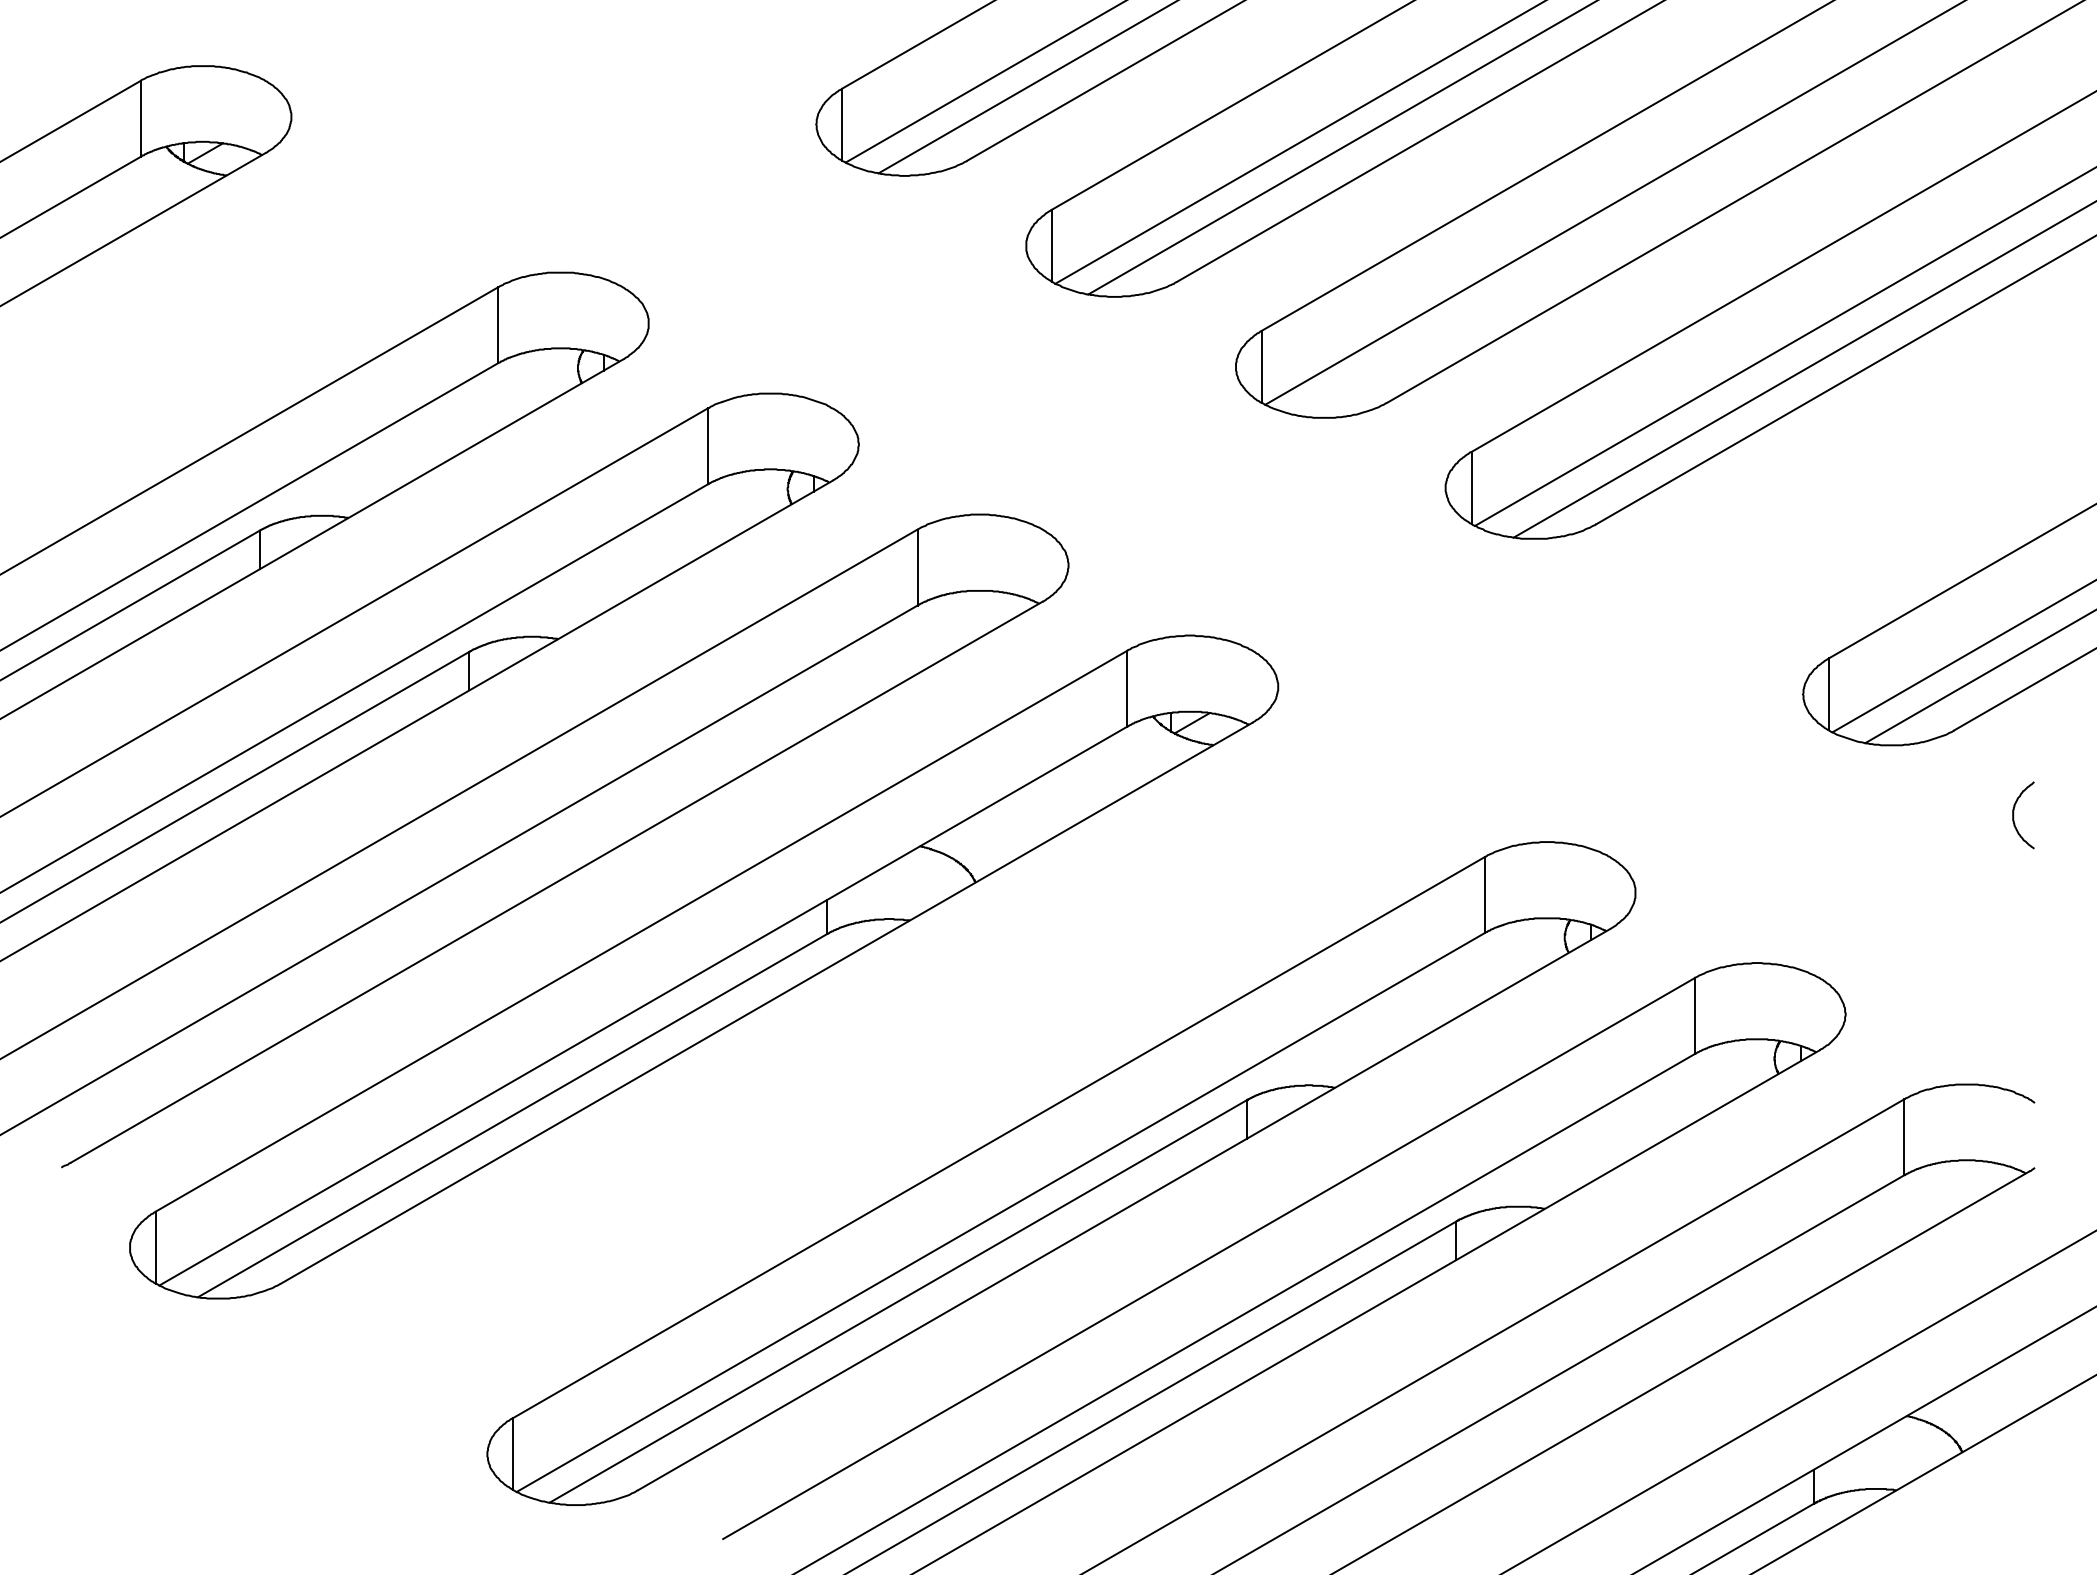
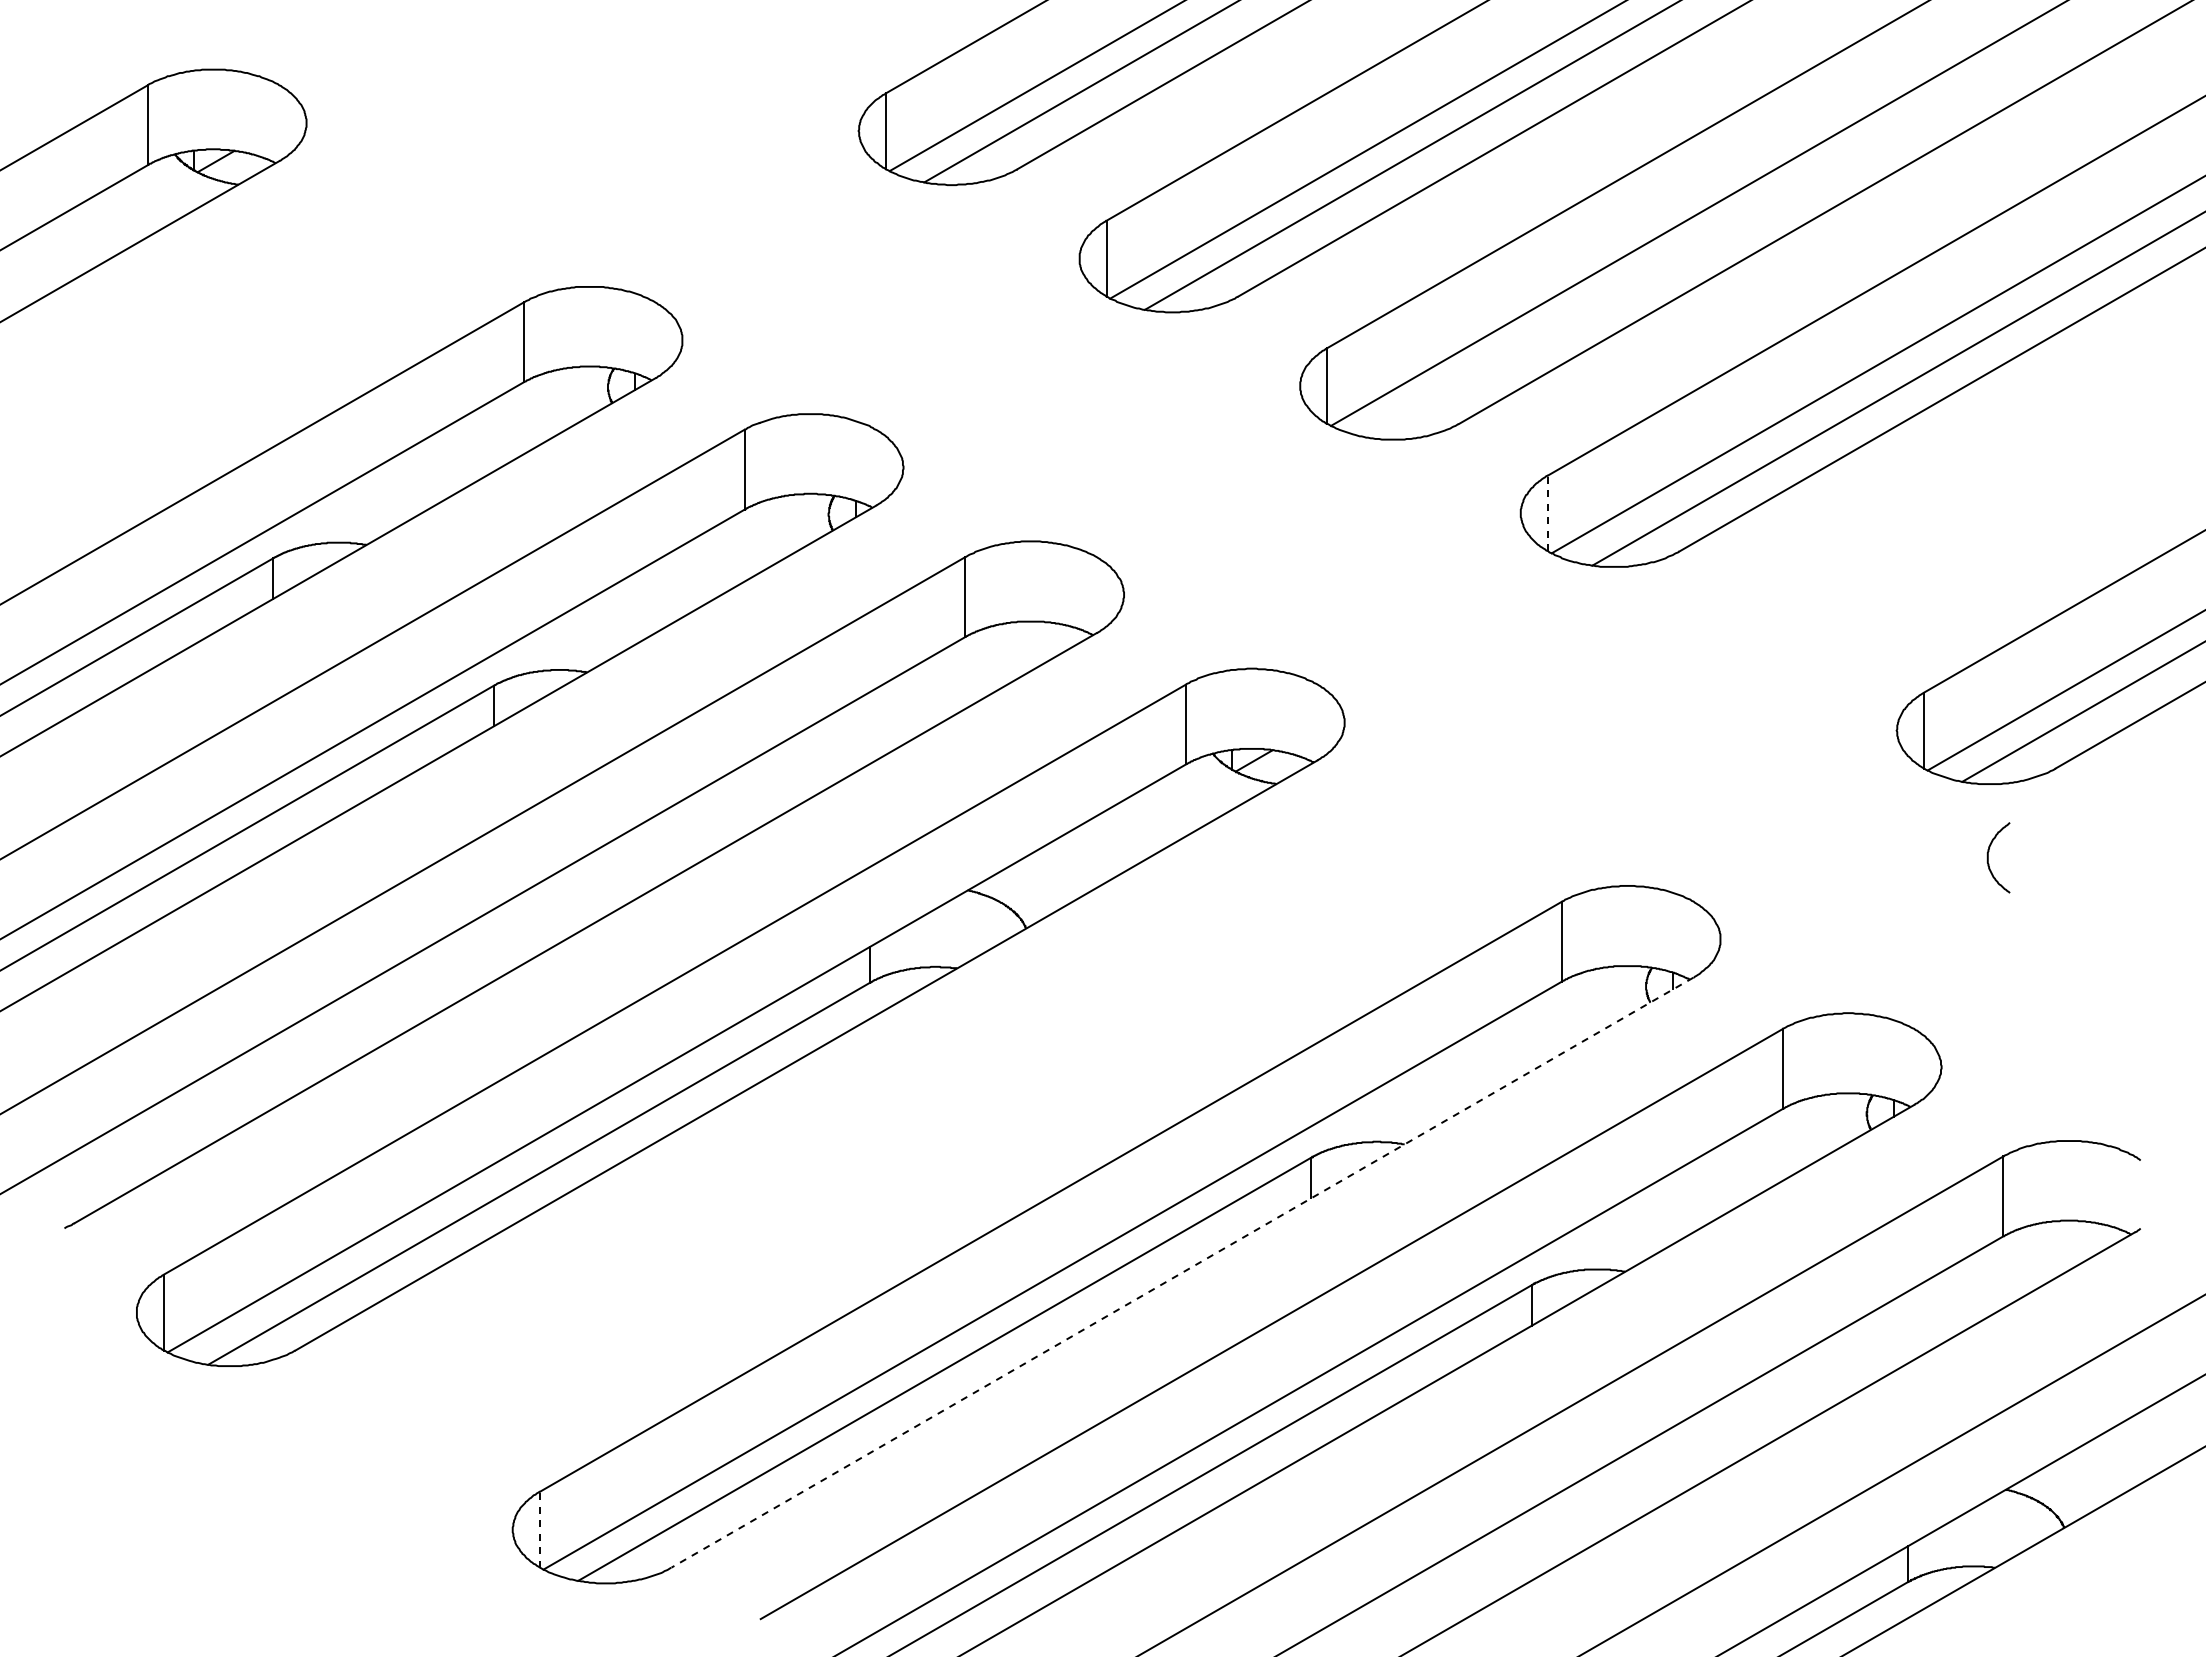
line: (1471, 488) -> (1548, 513), solid -> dashed
curve: (2013, 815) -> (1988, 857), moved
line: (1124, 1209) -> (1182, 1272), solid -> dashed
line: (513, 1453) -> (540, 1529), solid -> dashed

